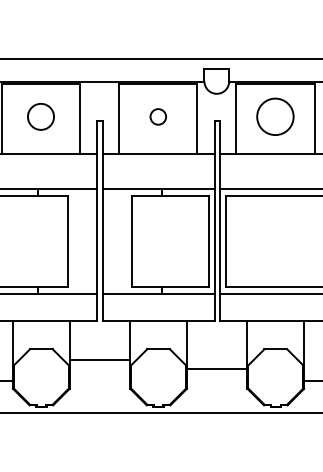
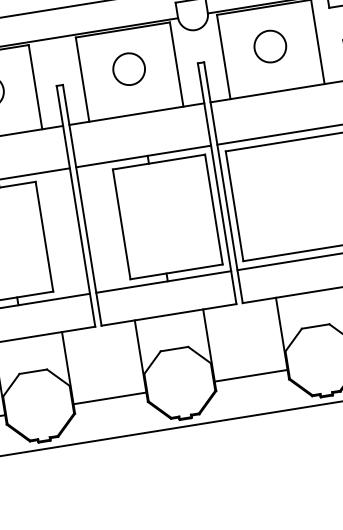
circle: (158, 116) -> (129, 68), size x1.67
circle: (275, 116) -> (270, 46), size x0.71
line: (99, 359) -> (109, 398), moved
line: (217, 368) -> (251, 375), moved

